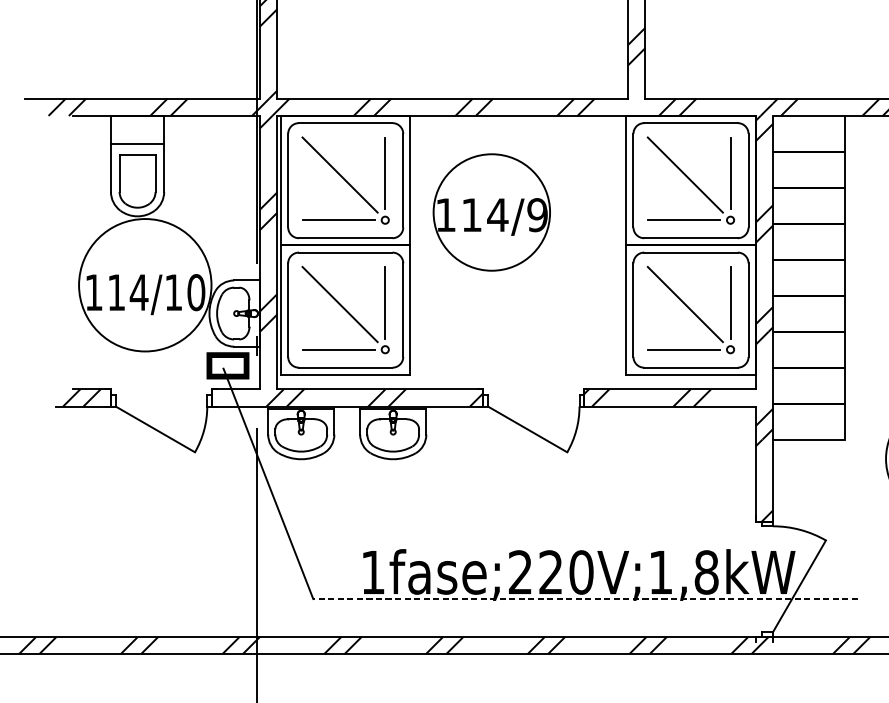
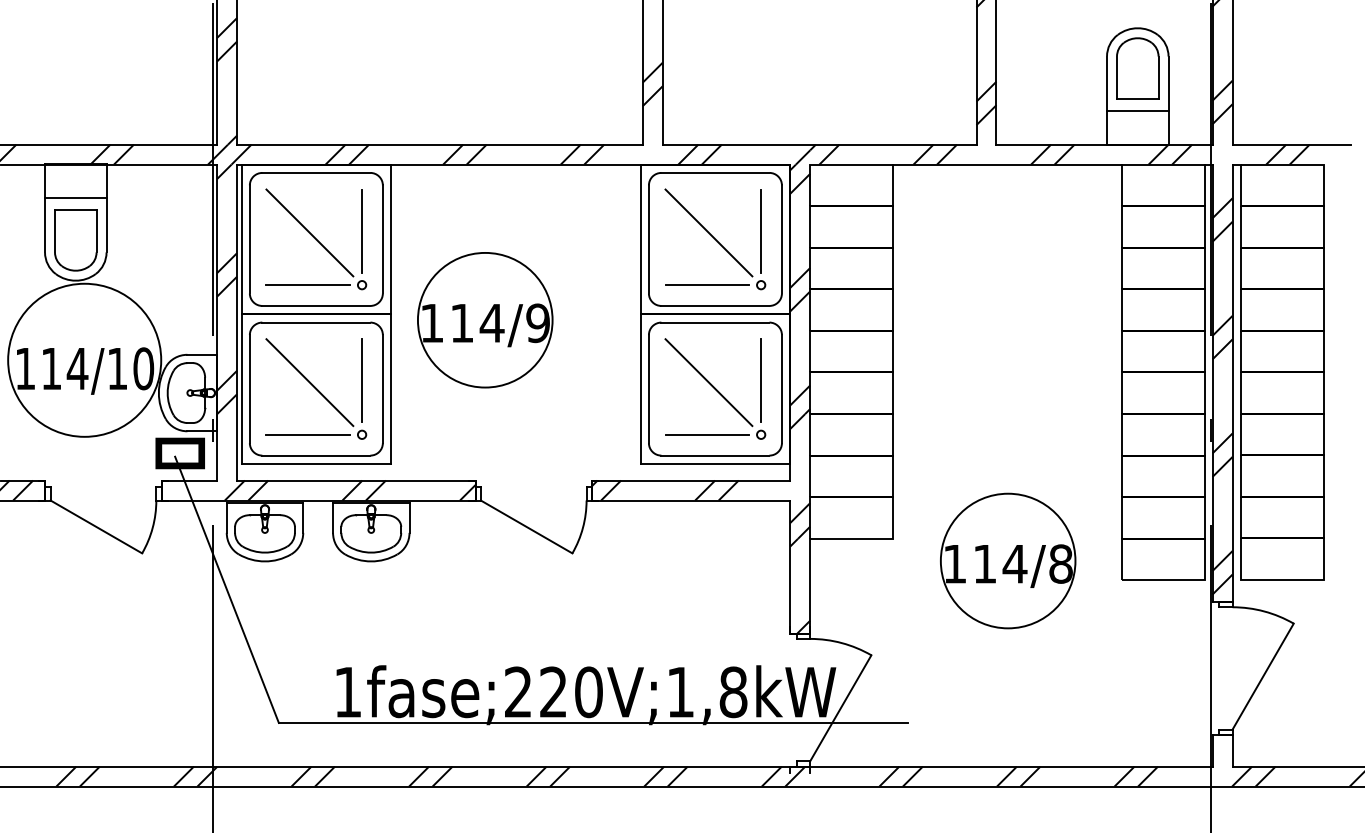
part: (492, 212) -> (485, 320), moved
line: (585, 598) -> (593, 722), dashed -> solid

